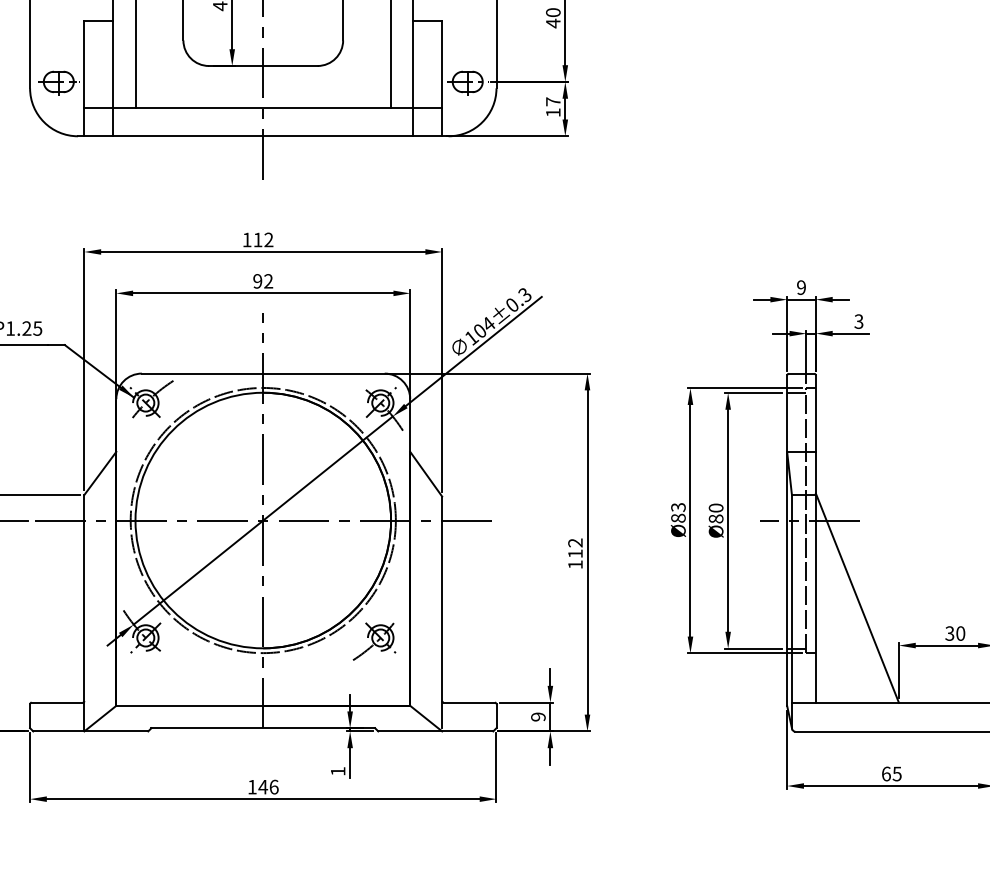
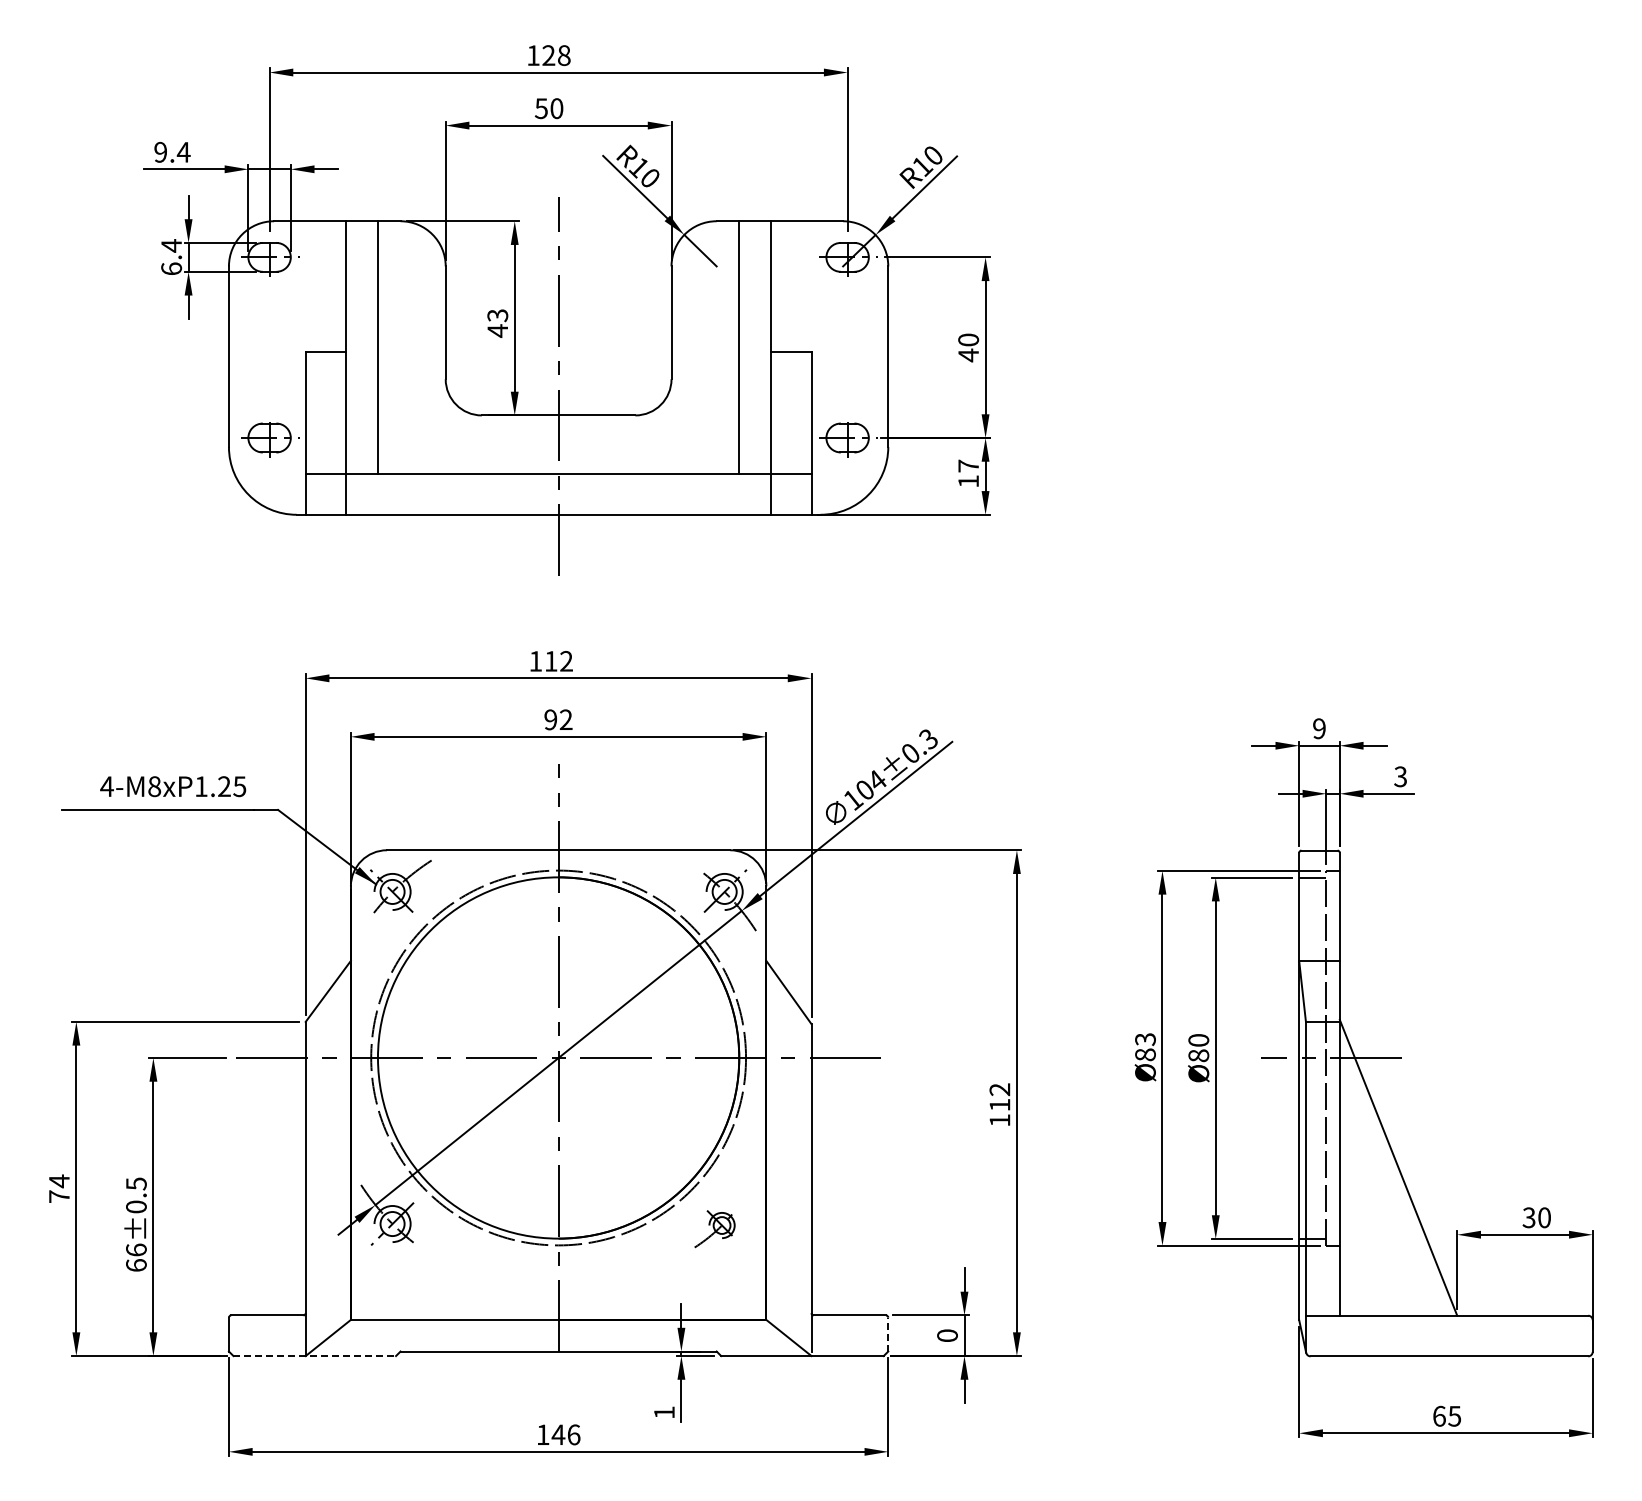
part: (374, 641) -> (715, 1228), size x0.7
line: (496, 716) -> (888, 1334), solid -> dashed
text: (538, 716) -> (947, 1335), 9 -> 0
line: (91, 731) -> (315, 1356), solid -> dashed

